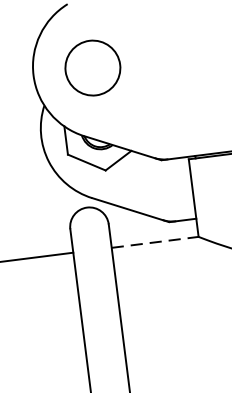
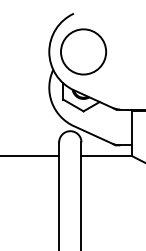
circle: (92, 67) -> (83, 51), size x1.43
line: (156, 241) -> (107, 155), dashed -> solid

